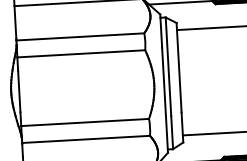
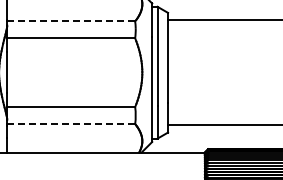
line: (80, 36) -> (71, 21), solid -> dashed
line: (86, 139) -> (71, 124), solid -> dashed

